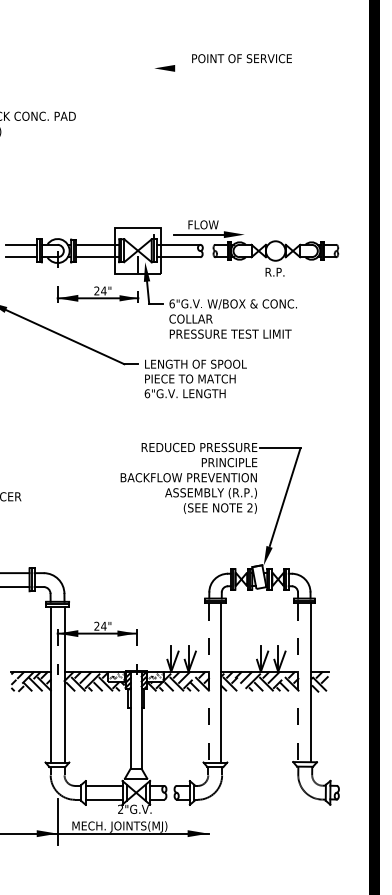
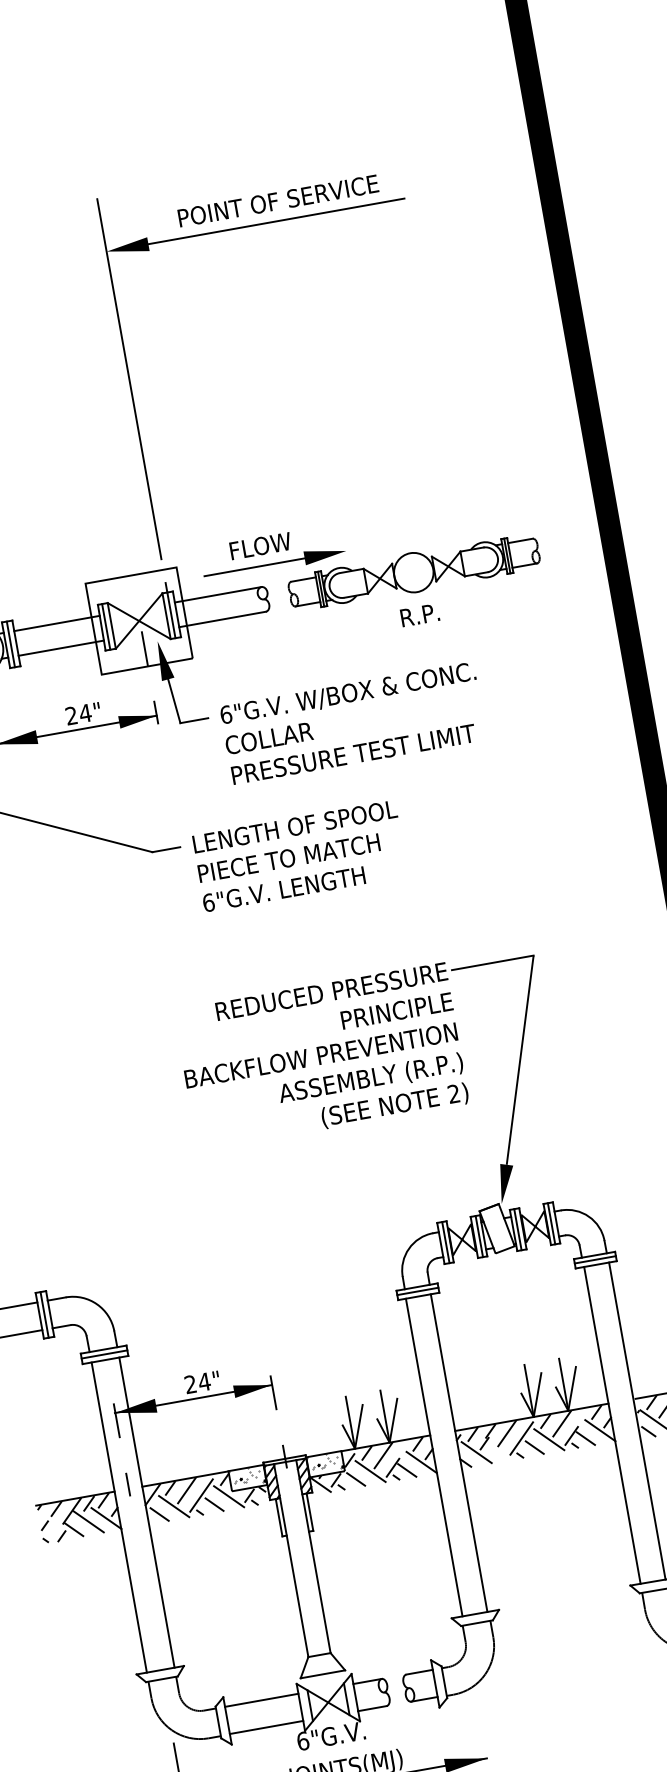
line: (239, 68) -> (276, 221), added
line: (154, 132) -> (130, 379), added
line: (208, 682) -> (433, 1456), dashed -> solid
line: (298, 683) -> (612, 1426), dashed -> solid
text: (120, 808) -> (302, 1739), 2"G.V. -> 6"G.V.

